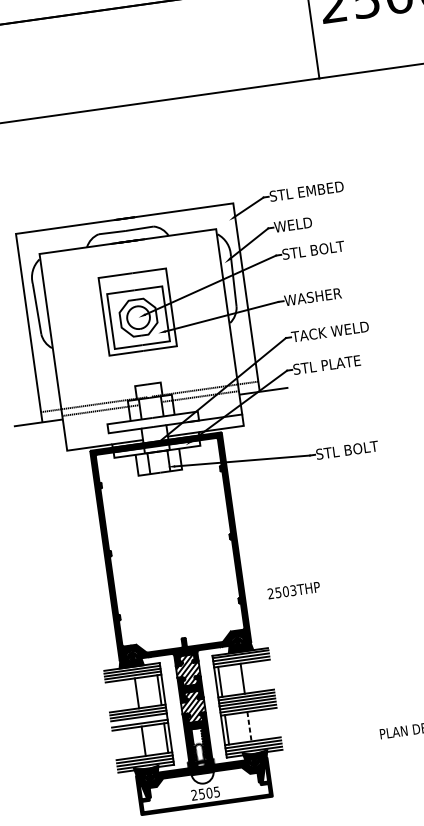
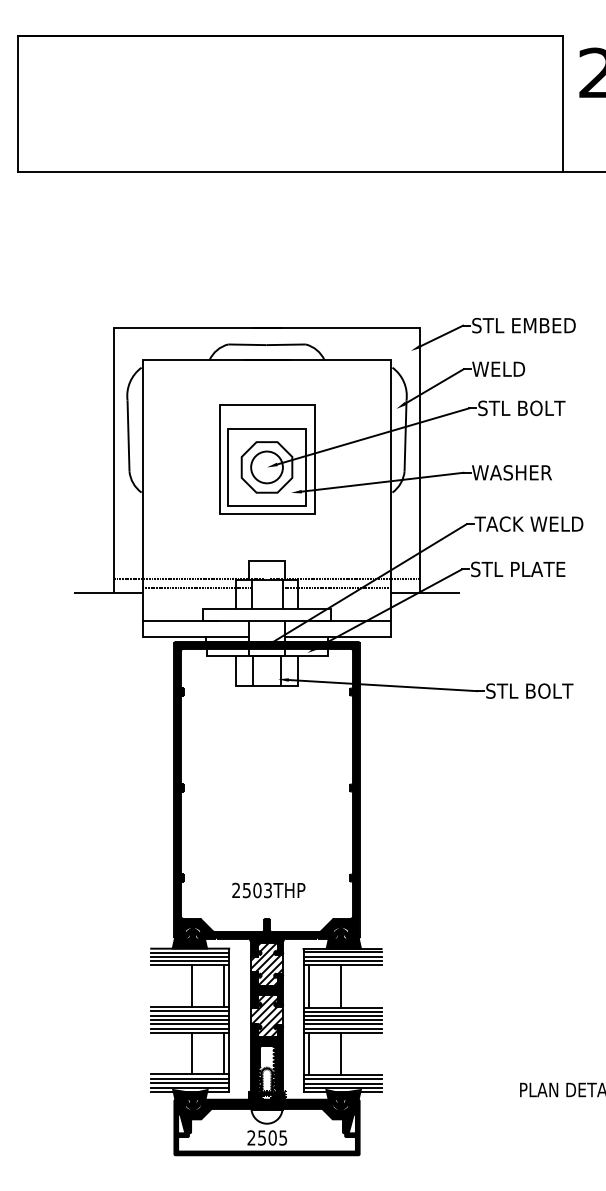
line: (92, 435) -> (180, 621), added
text: (293, 590) -> (268, 890), moved
line: (139, 720) -> (189, 1024), added
line: (249, 727) -> (340, 1054), dashed -> solid

